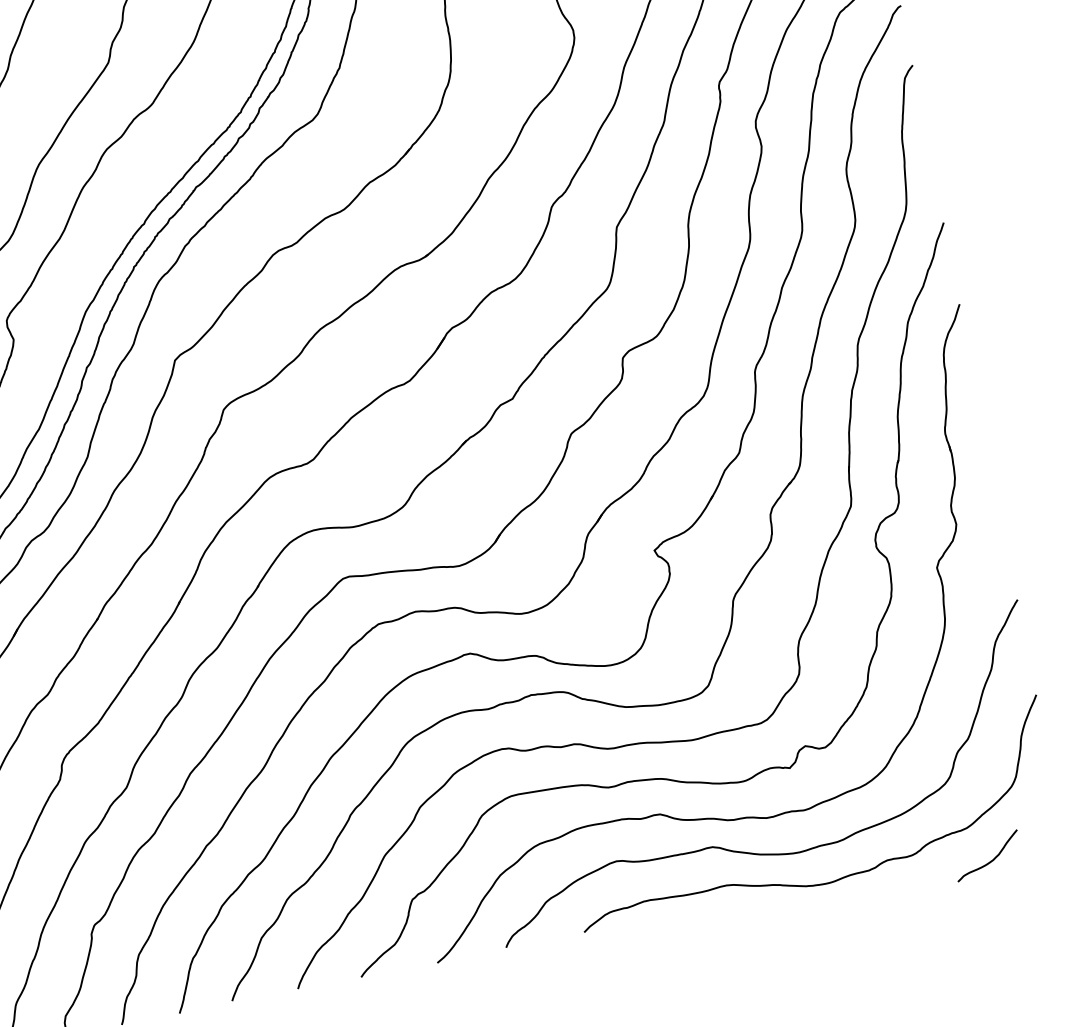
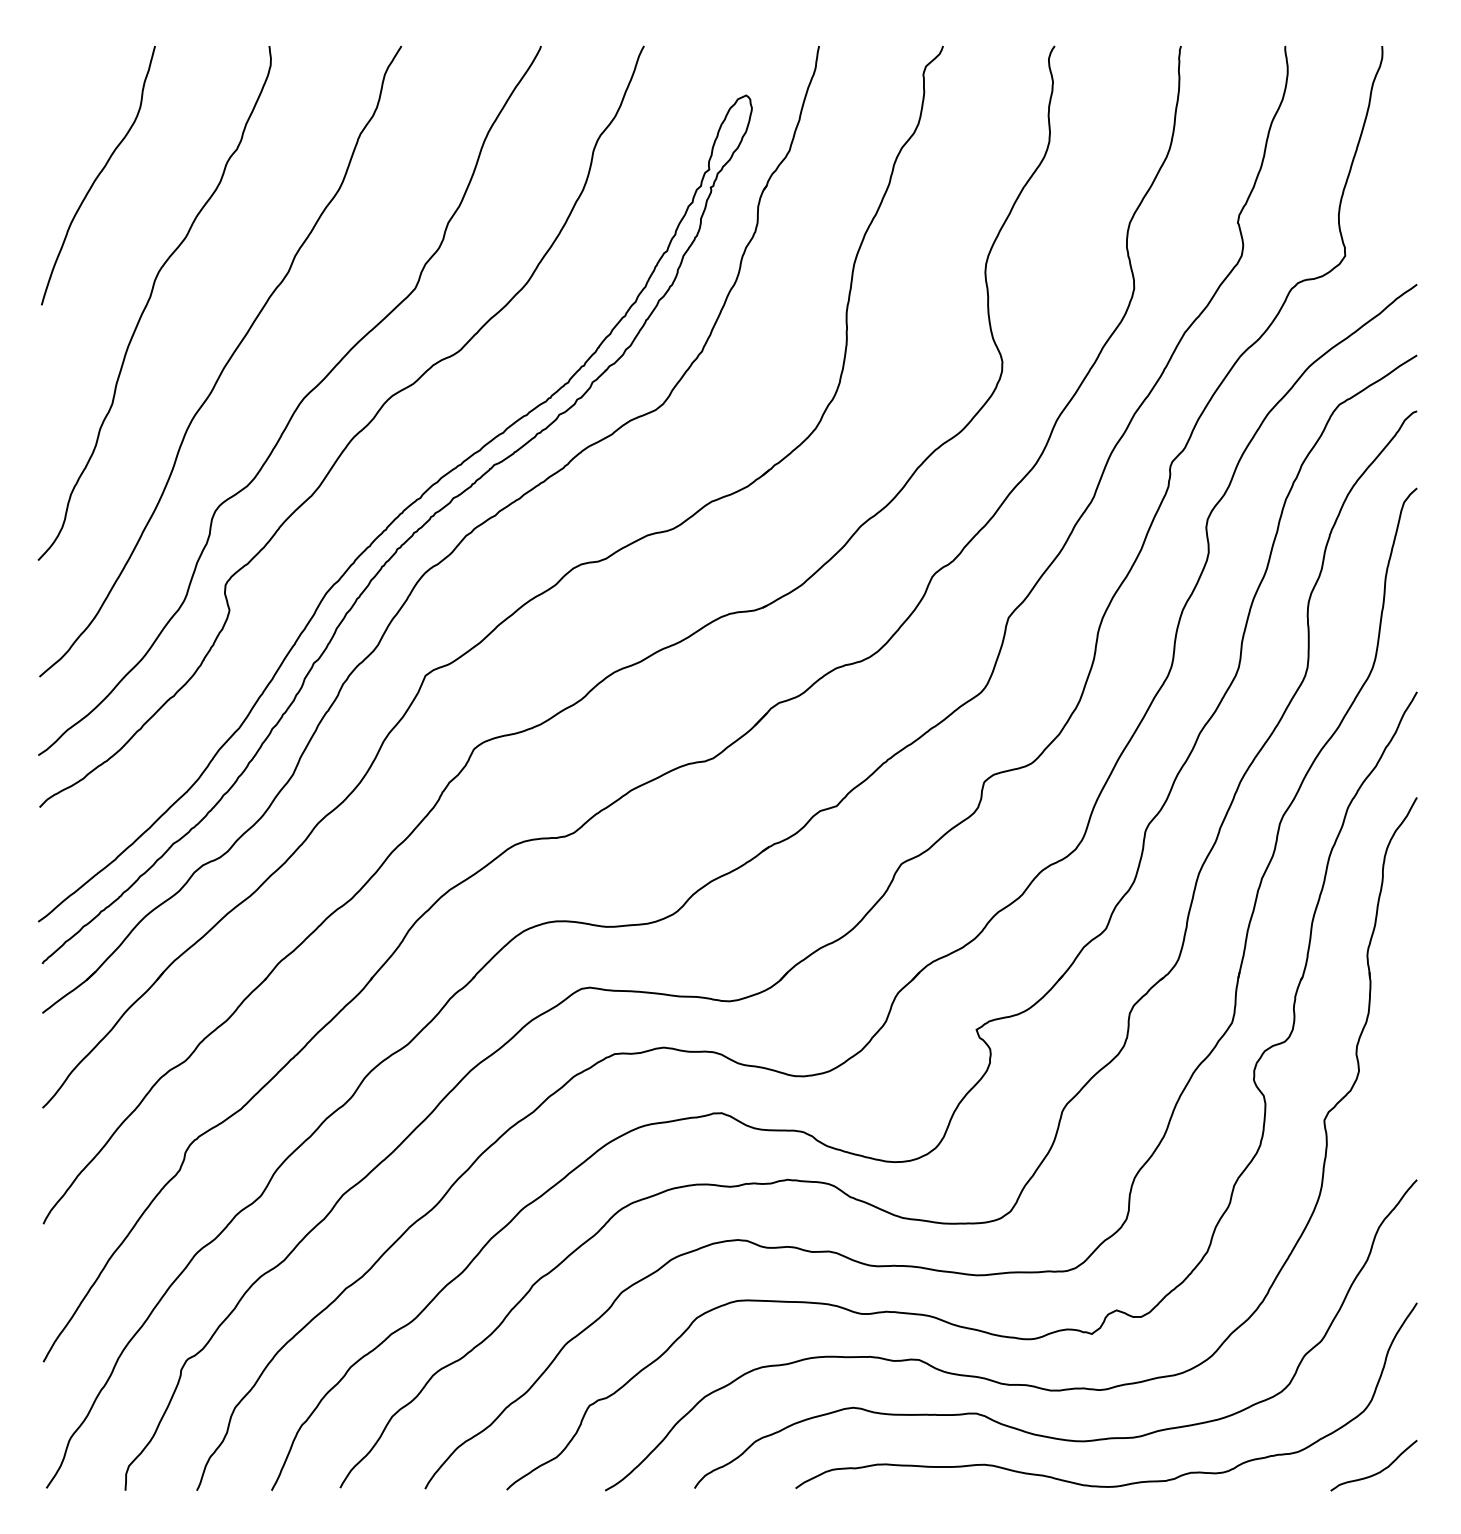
curve: (991, 860) -> (1377, 1472), moved

